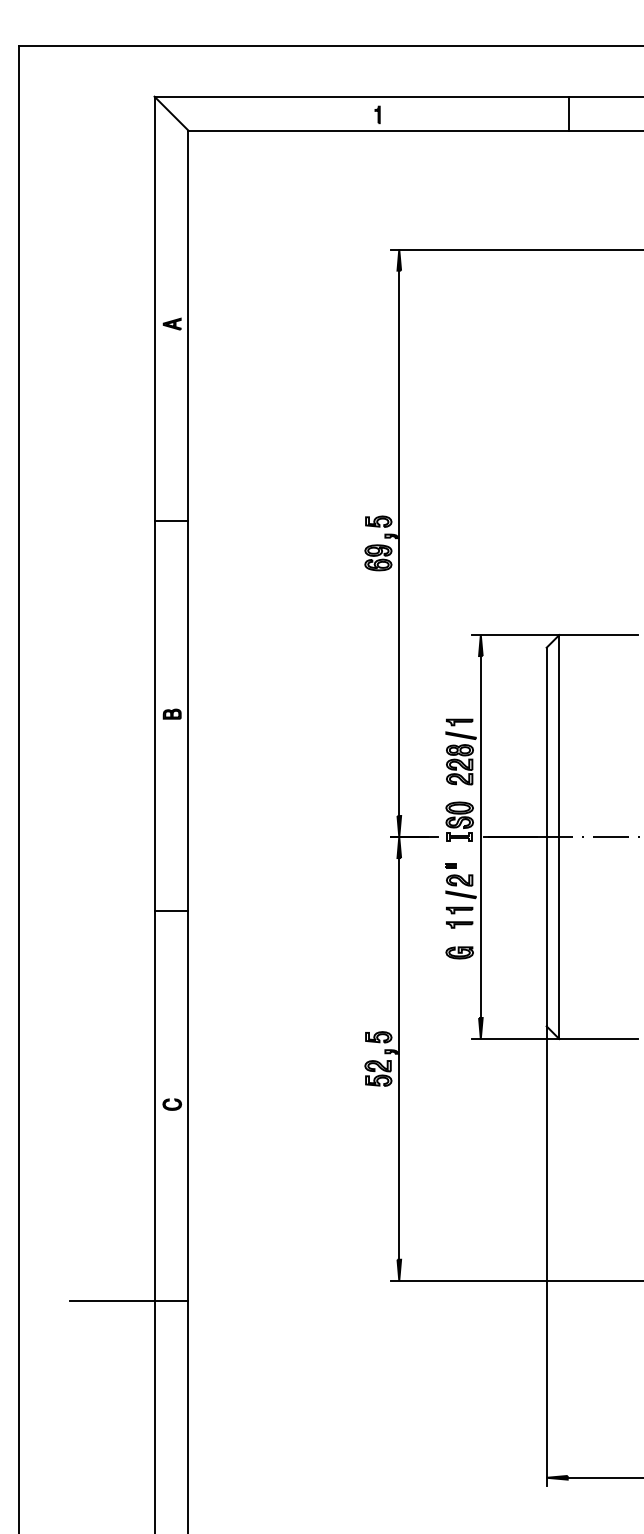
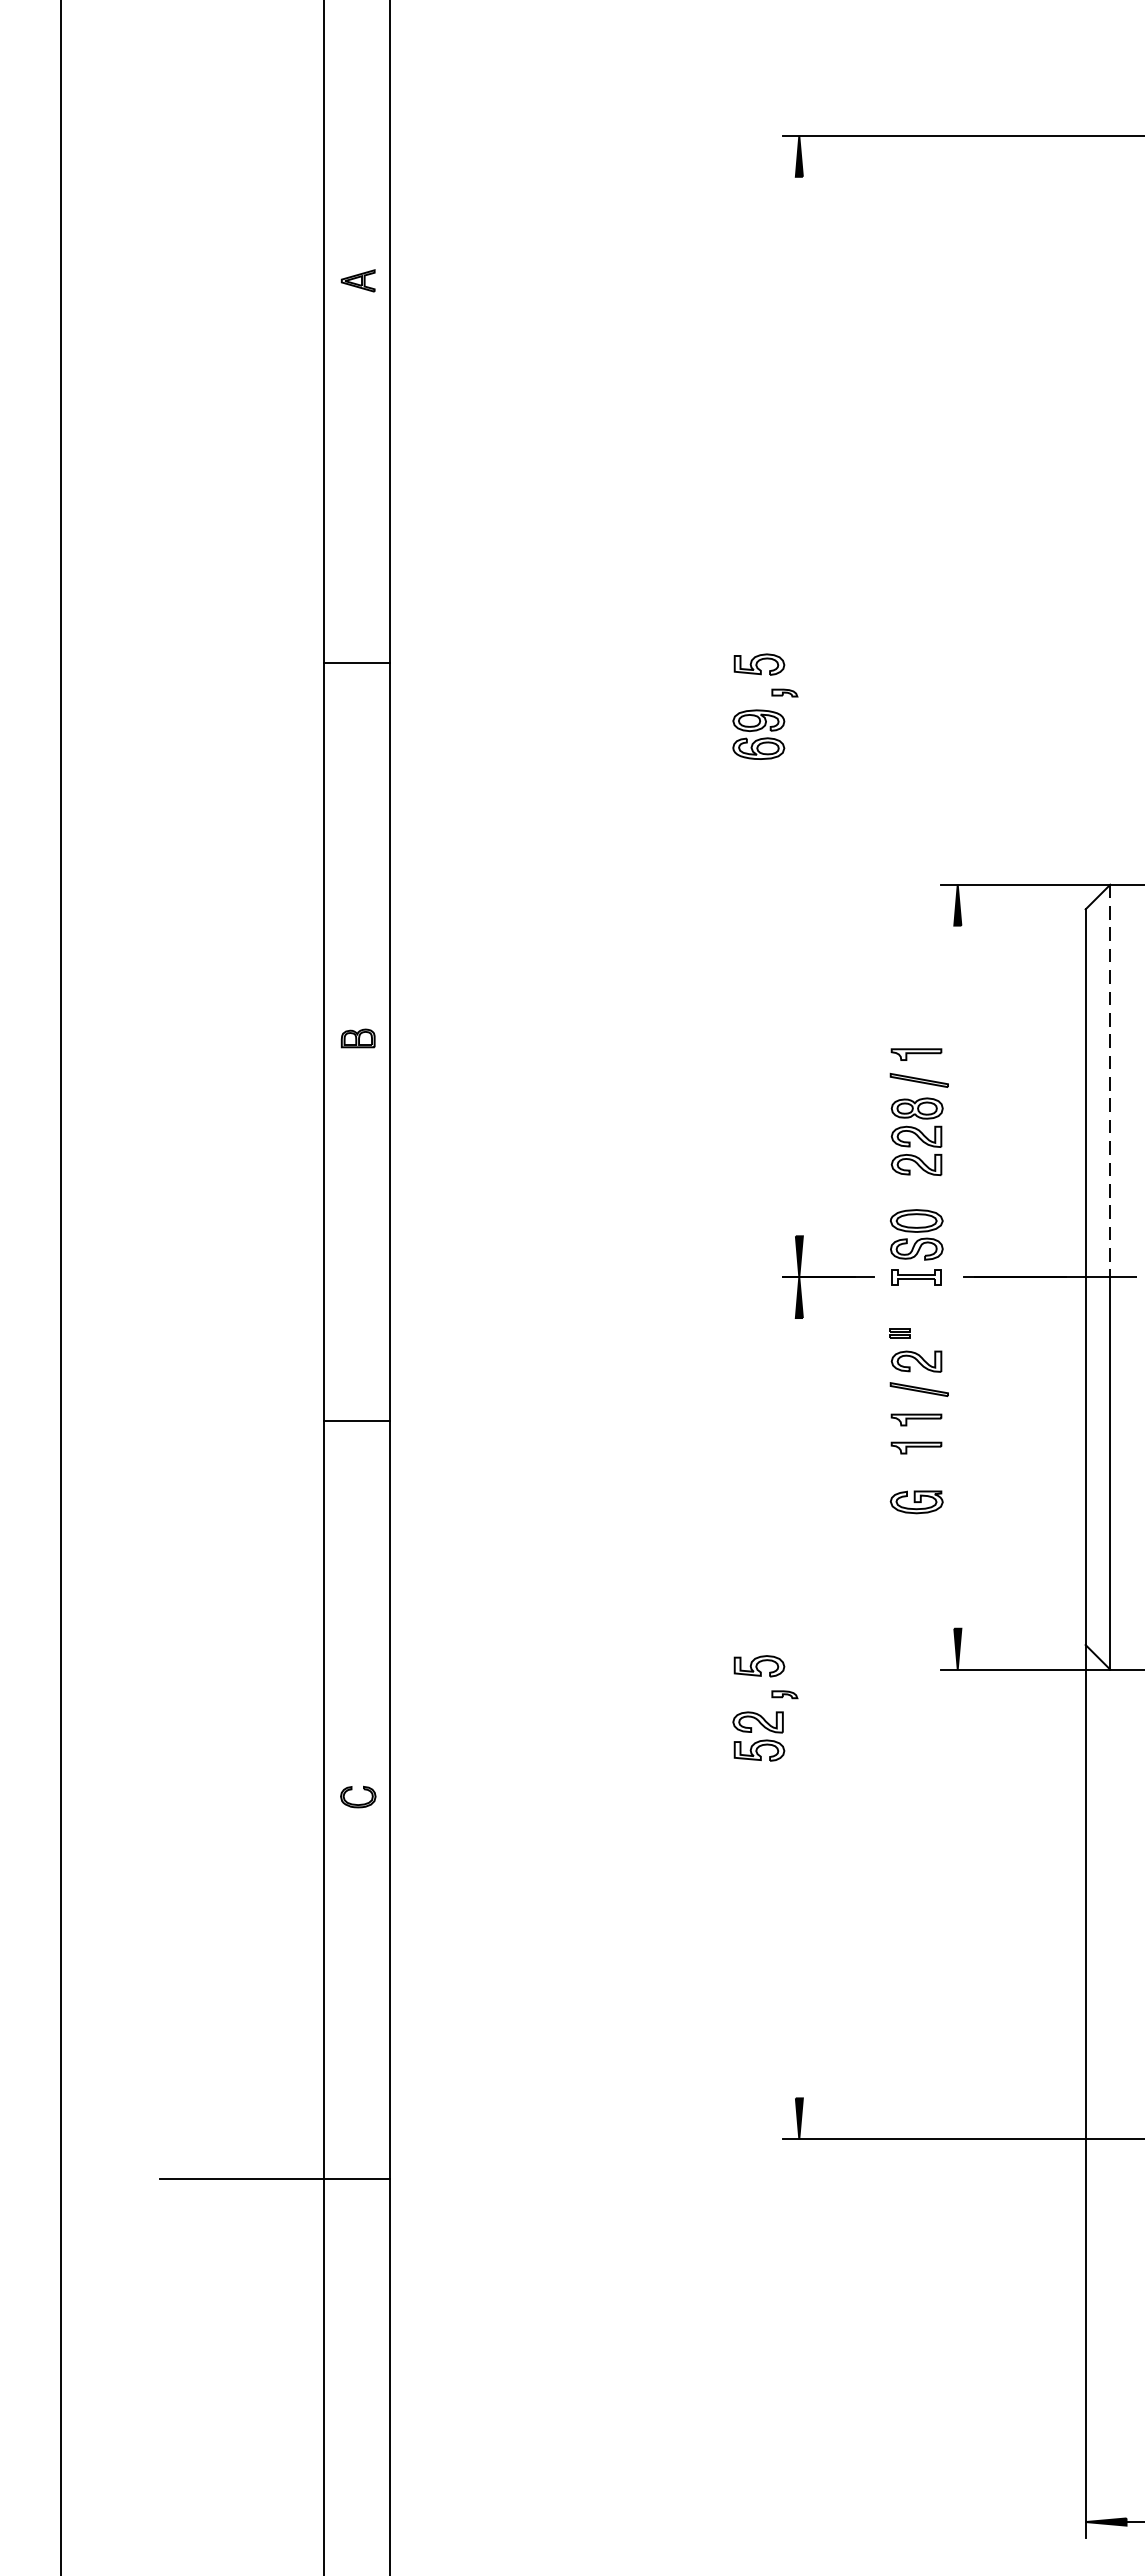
line: (399, 543) -> (799, 706), removed
line: (559, 736) -> (1110, 1081), solid -> dashed
line: (480, 837) -> (957, 1278), removed
line: (399, 1058) -> (799, 1707), removed

